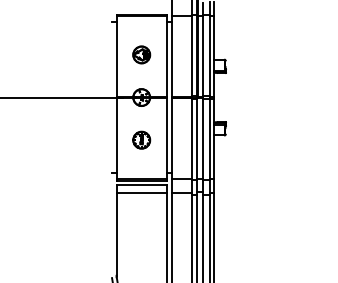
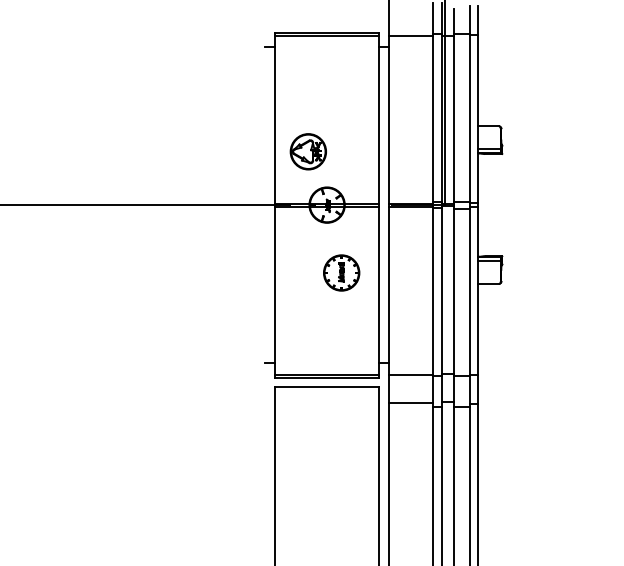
part: (141, 54) -> (307, 150), moved
part: (141, 139) -> (341, 271), moved
line: (141, 192) -> (326, 402), removed

